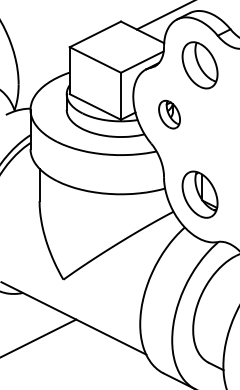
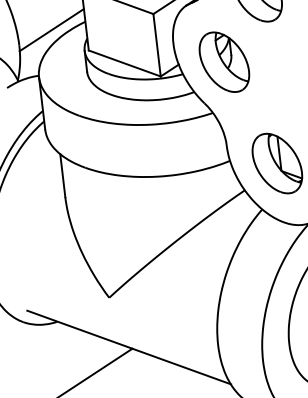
line: (43, 75) -> (50, 29), added
part: (169, 114) -> (224, 61), size x1.67

